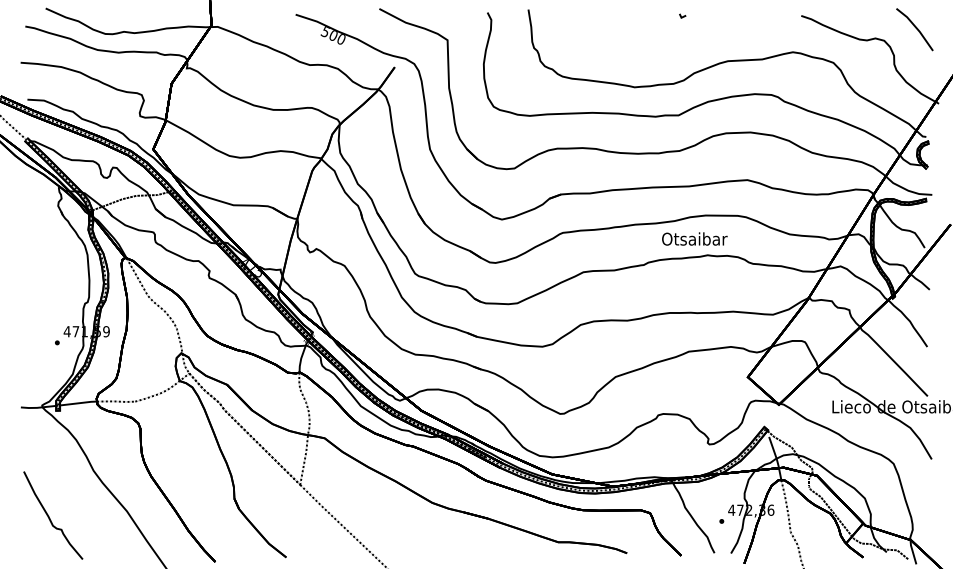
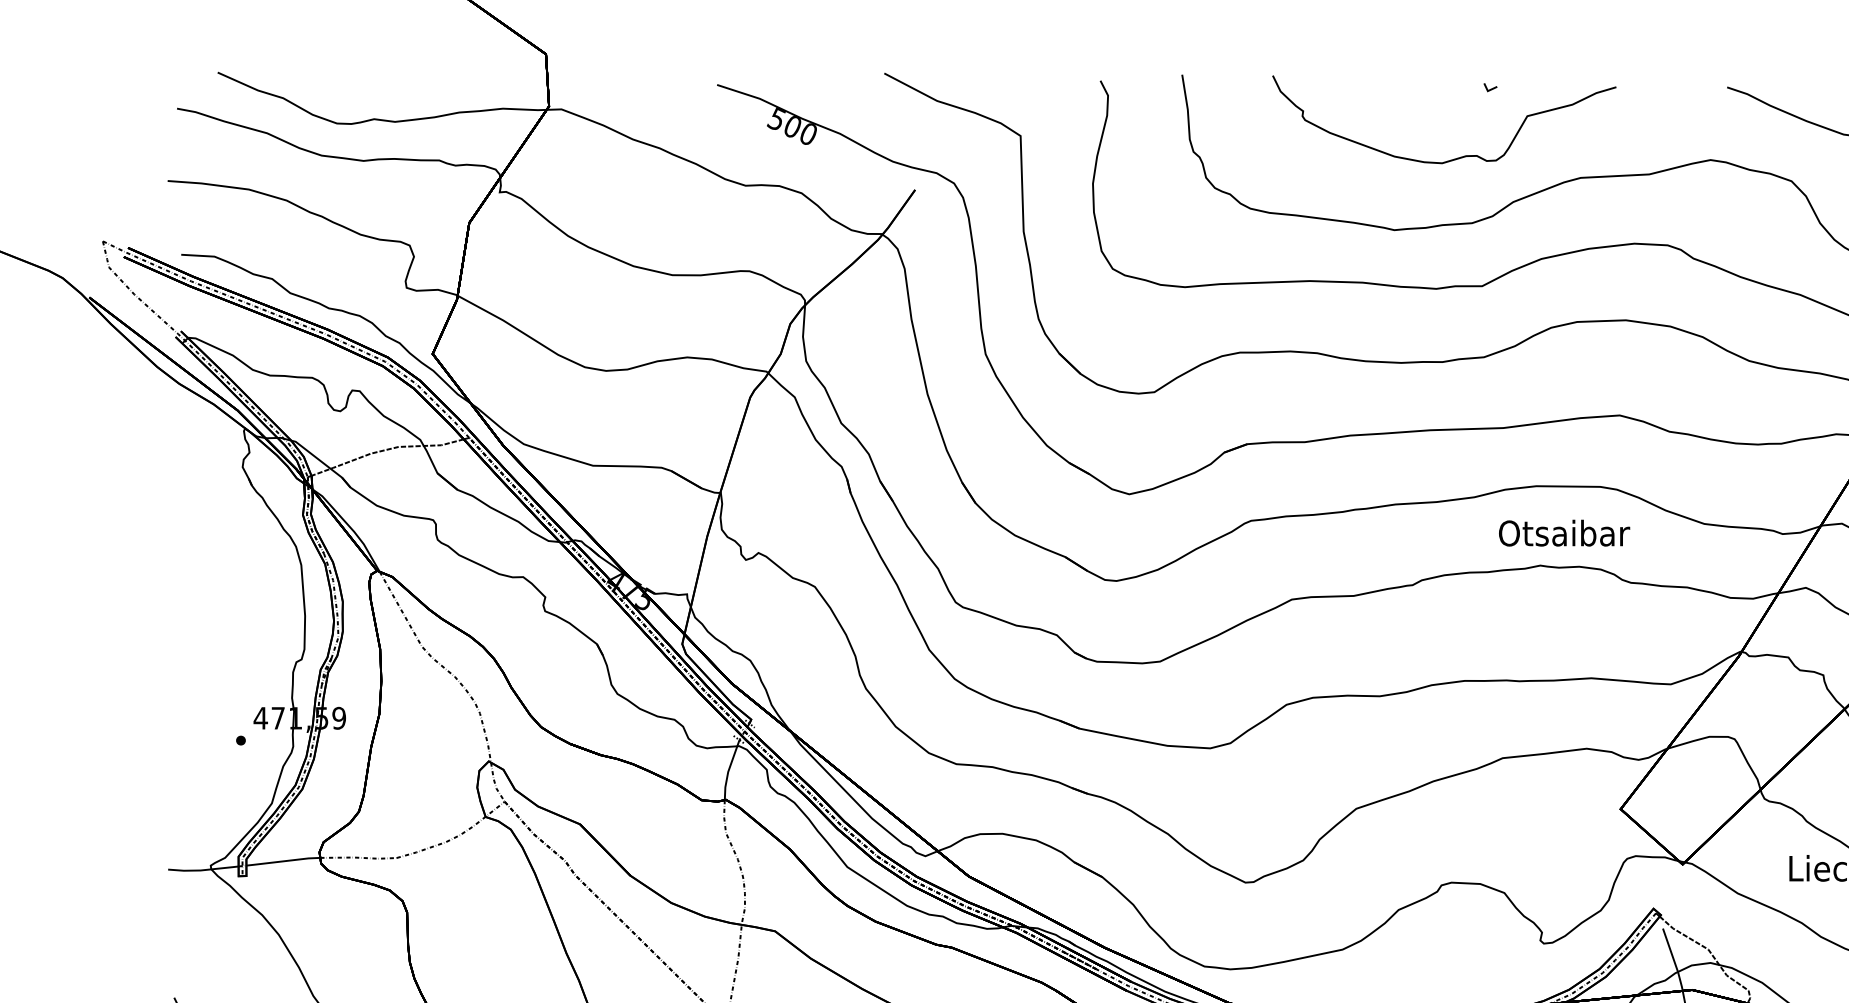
curve: (665, 50) -> (1455, 156), added
text: (694, 238) -> (1563, 532), moved

